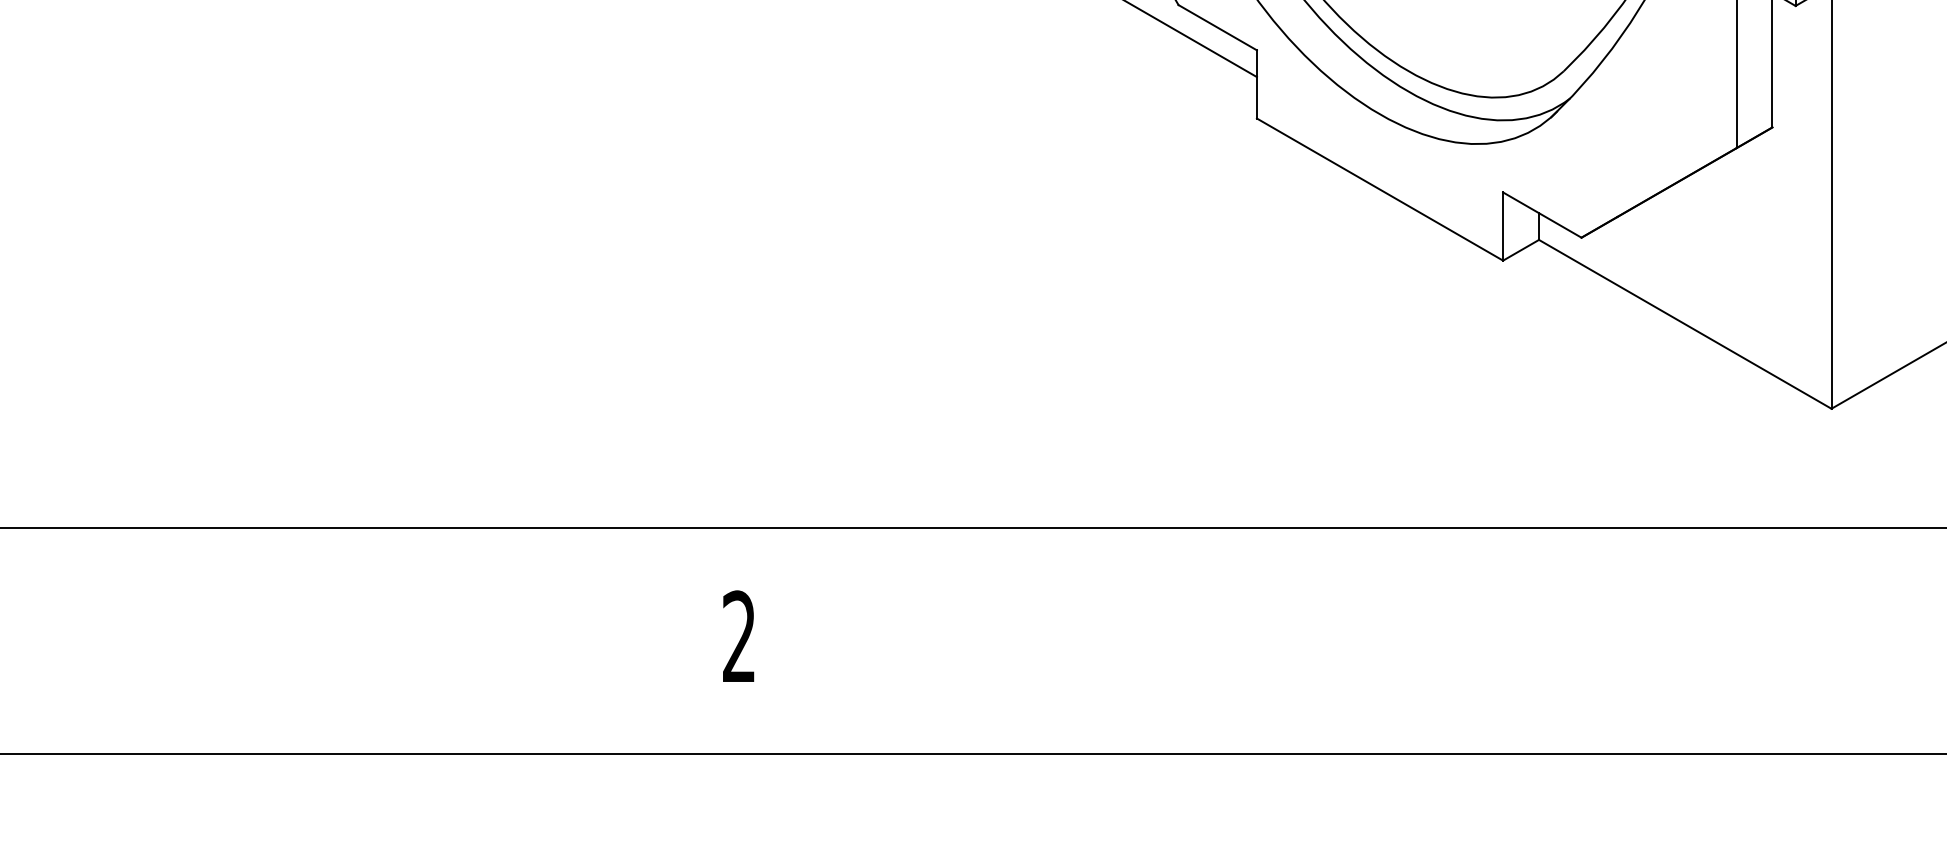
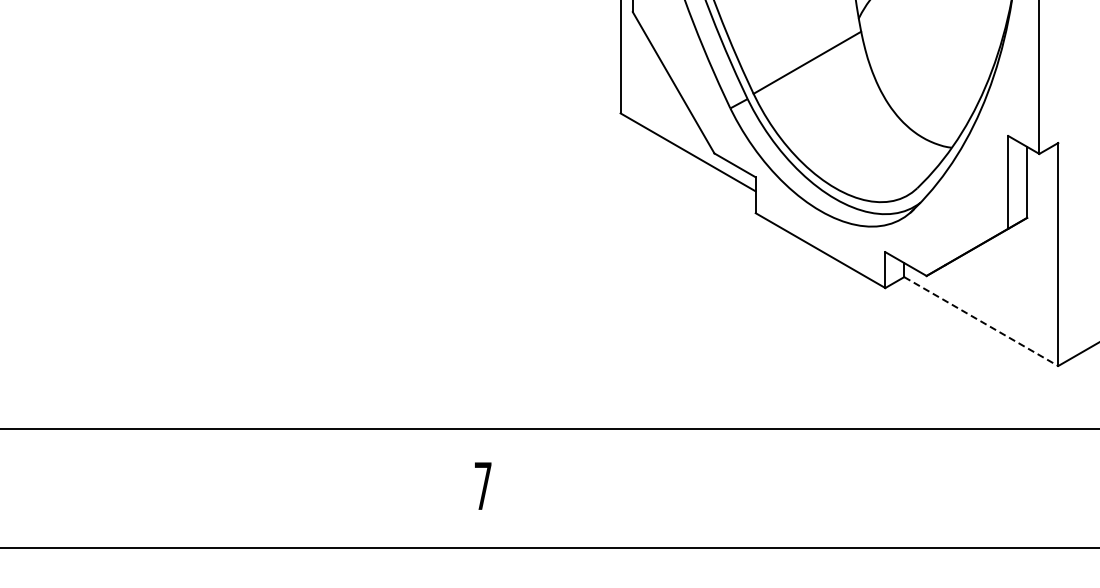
line: (1685, 324) -> (981, 321), solid -> dashed
text: (738, 635) -> (482, 485), 2 -> 7

